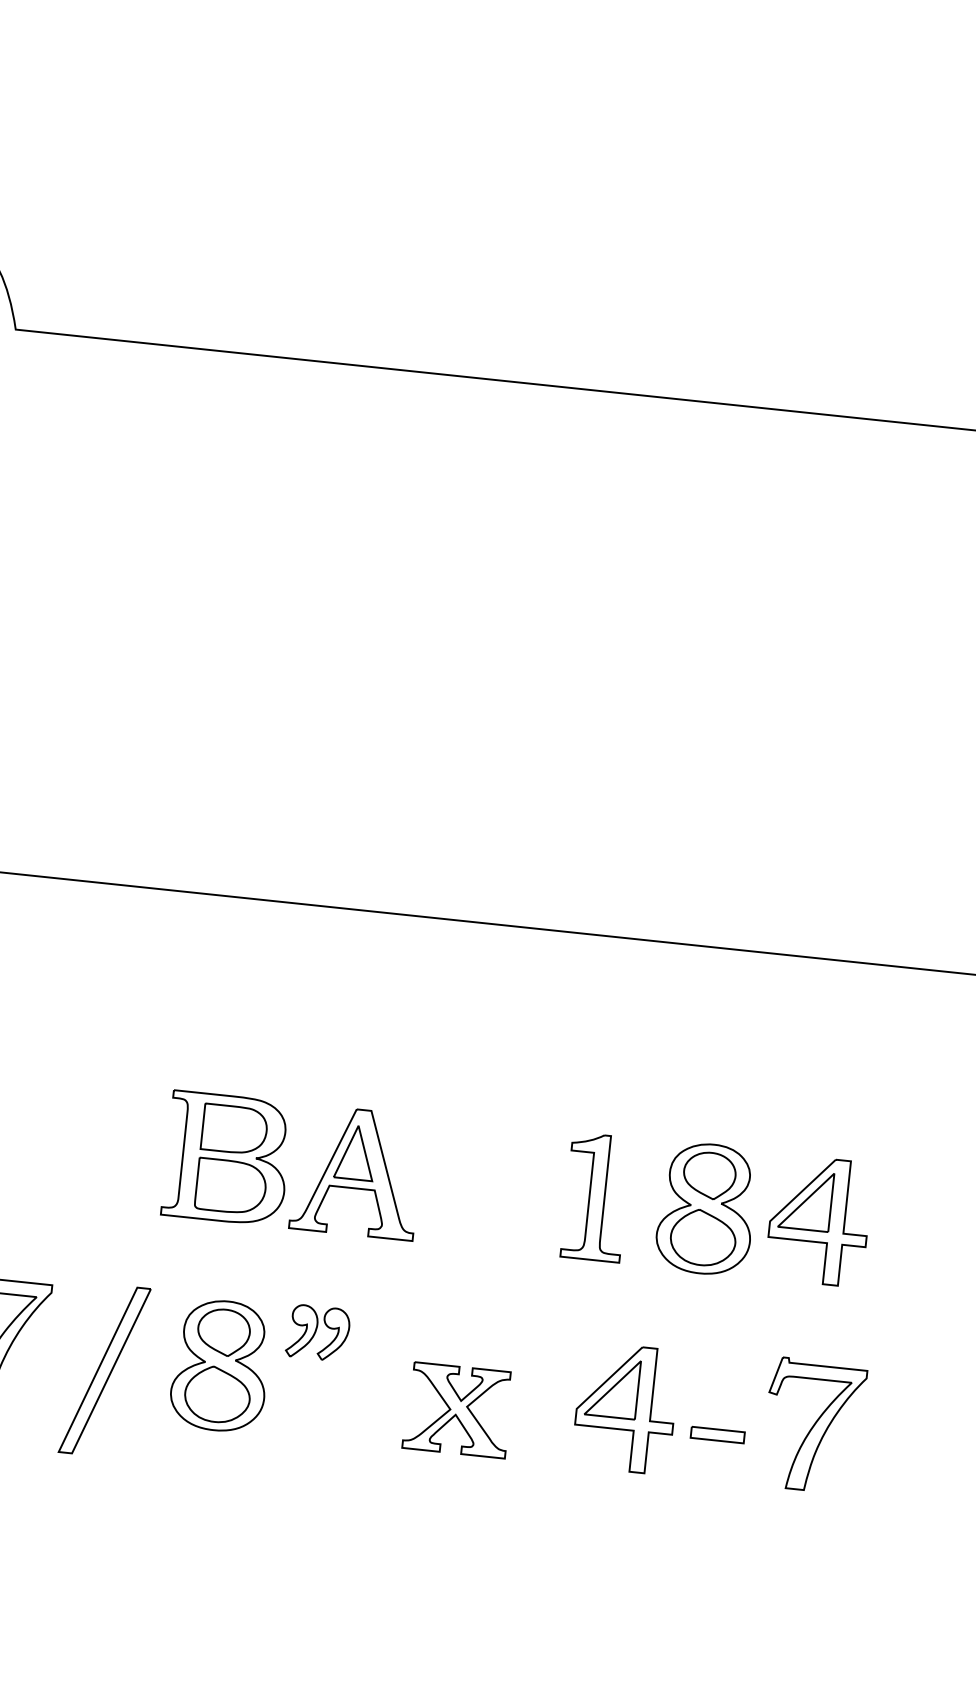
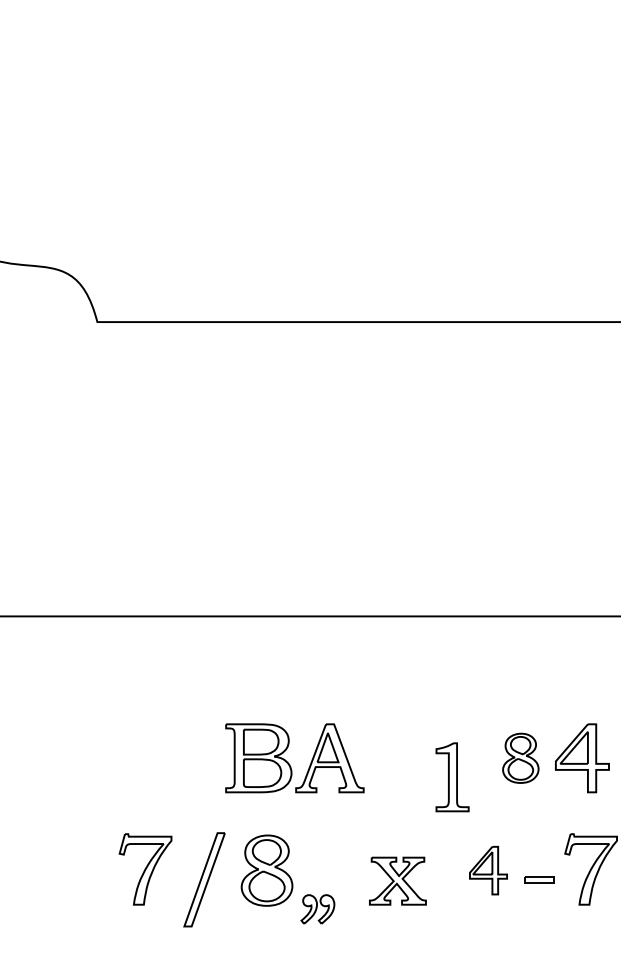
part: (596, 1197) -> (452, 777), moved
part: (705, 1209) -> (520, 758), size x0.7
part: (317, 1333) -> (317, 909), moved
part: (625, 1408) -> (488, 870), size x0.7

